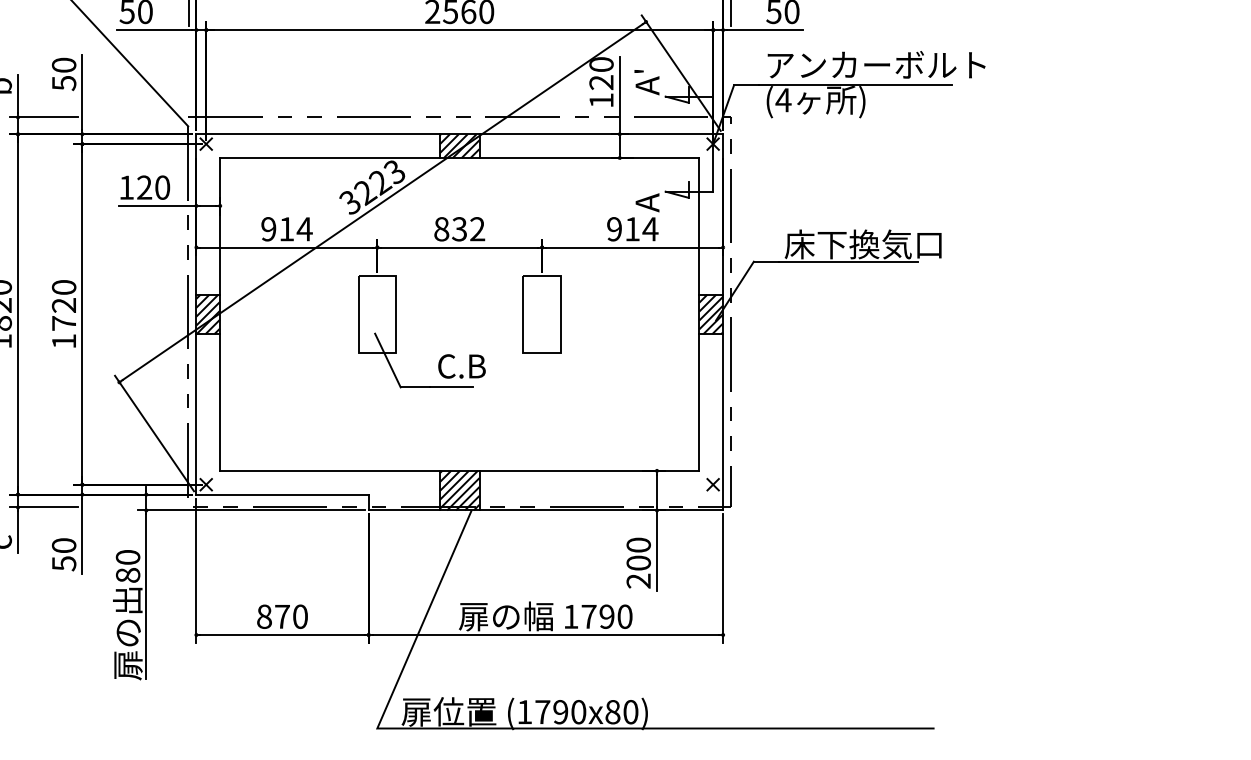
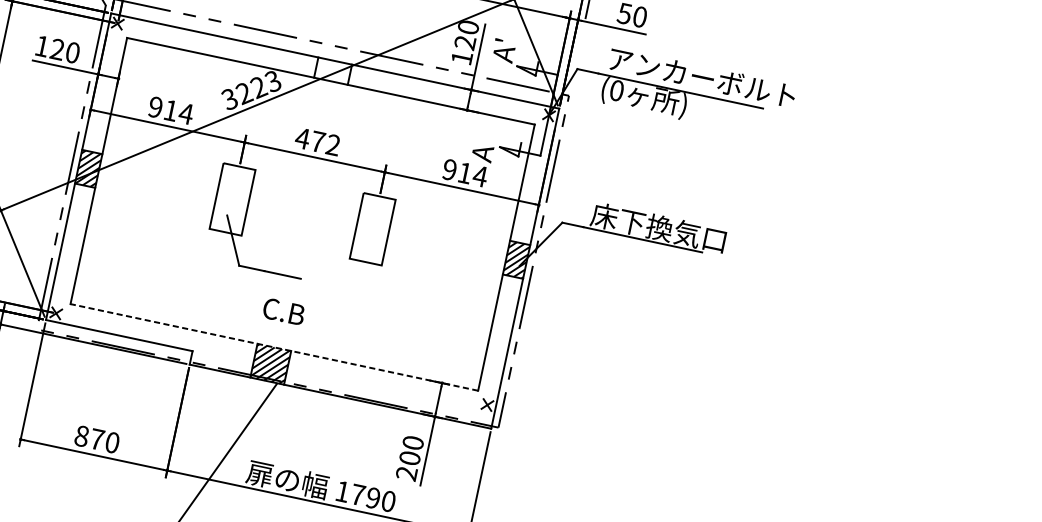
text: (783, 100) -> (616, 90), (4 -> (0
hatch: (459, 146) -> (332, 71), removed
text: (450, 229) -> (310, 140), 832 -> 472
text: (461, 366) -> (283, 311), moved
line: (459, 470) -> (274, 347), solid -> dashed

